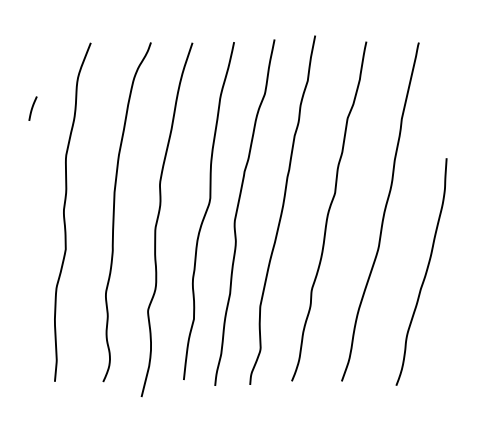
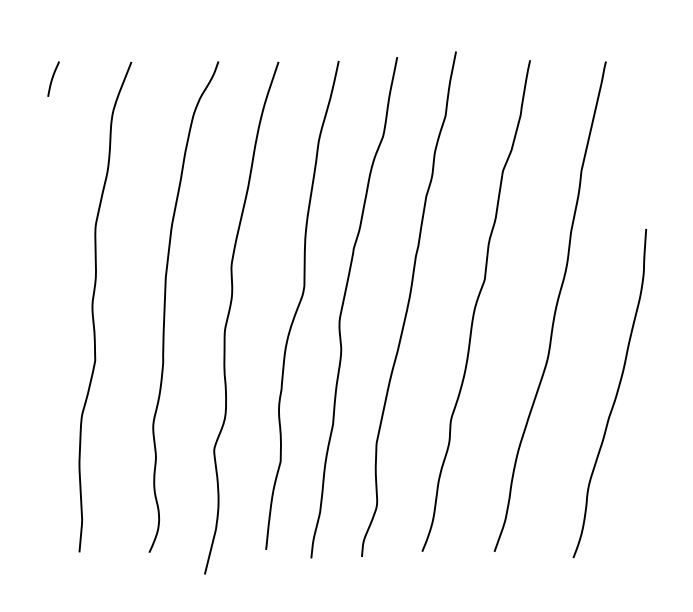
curve: (32, 108) -> (52, 78), moved

